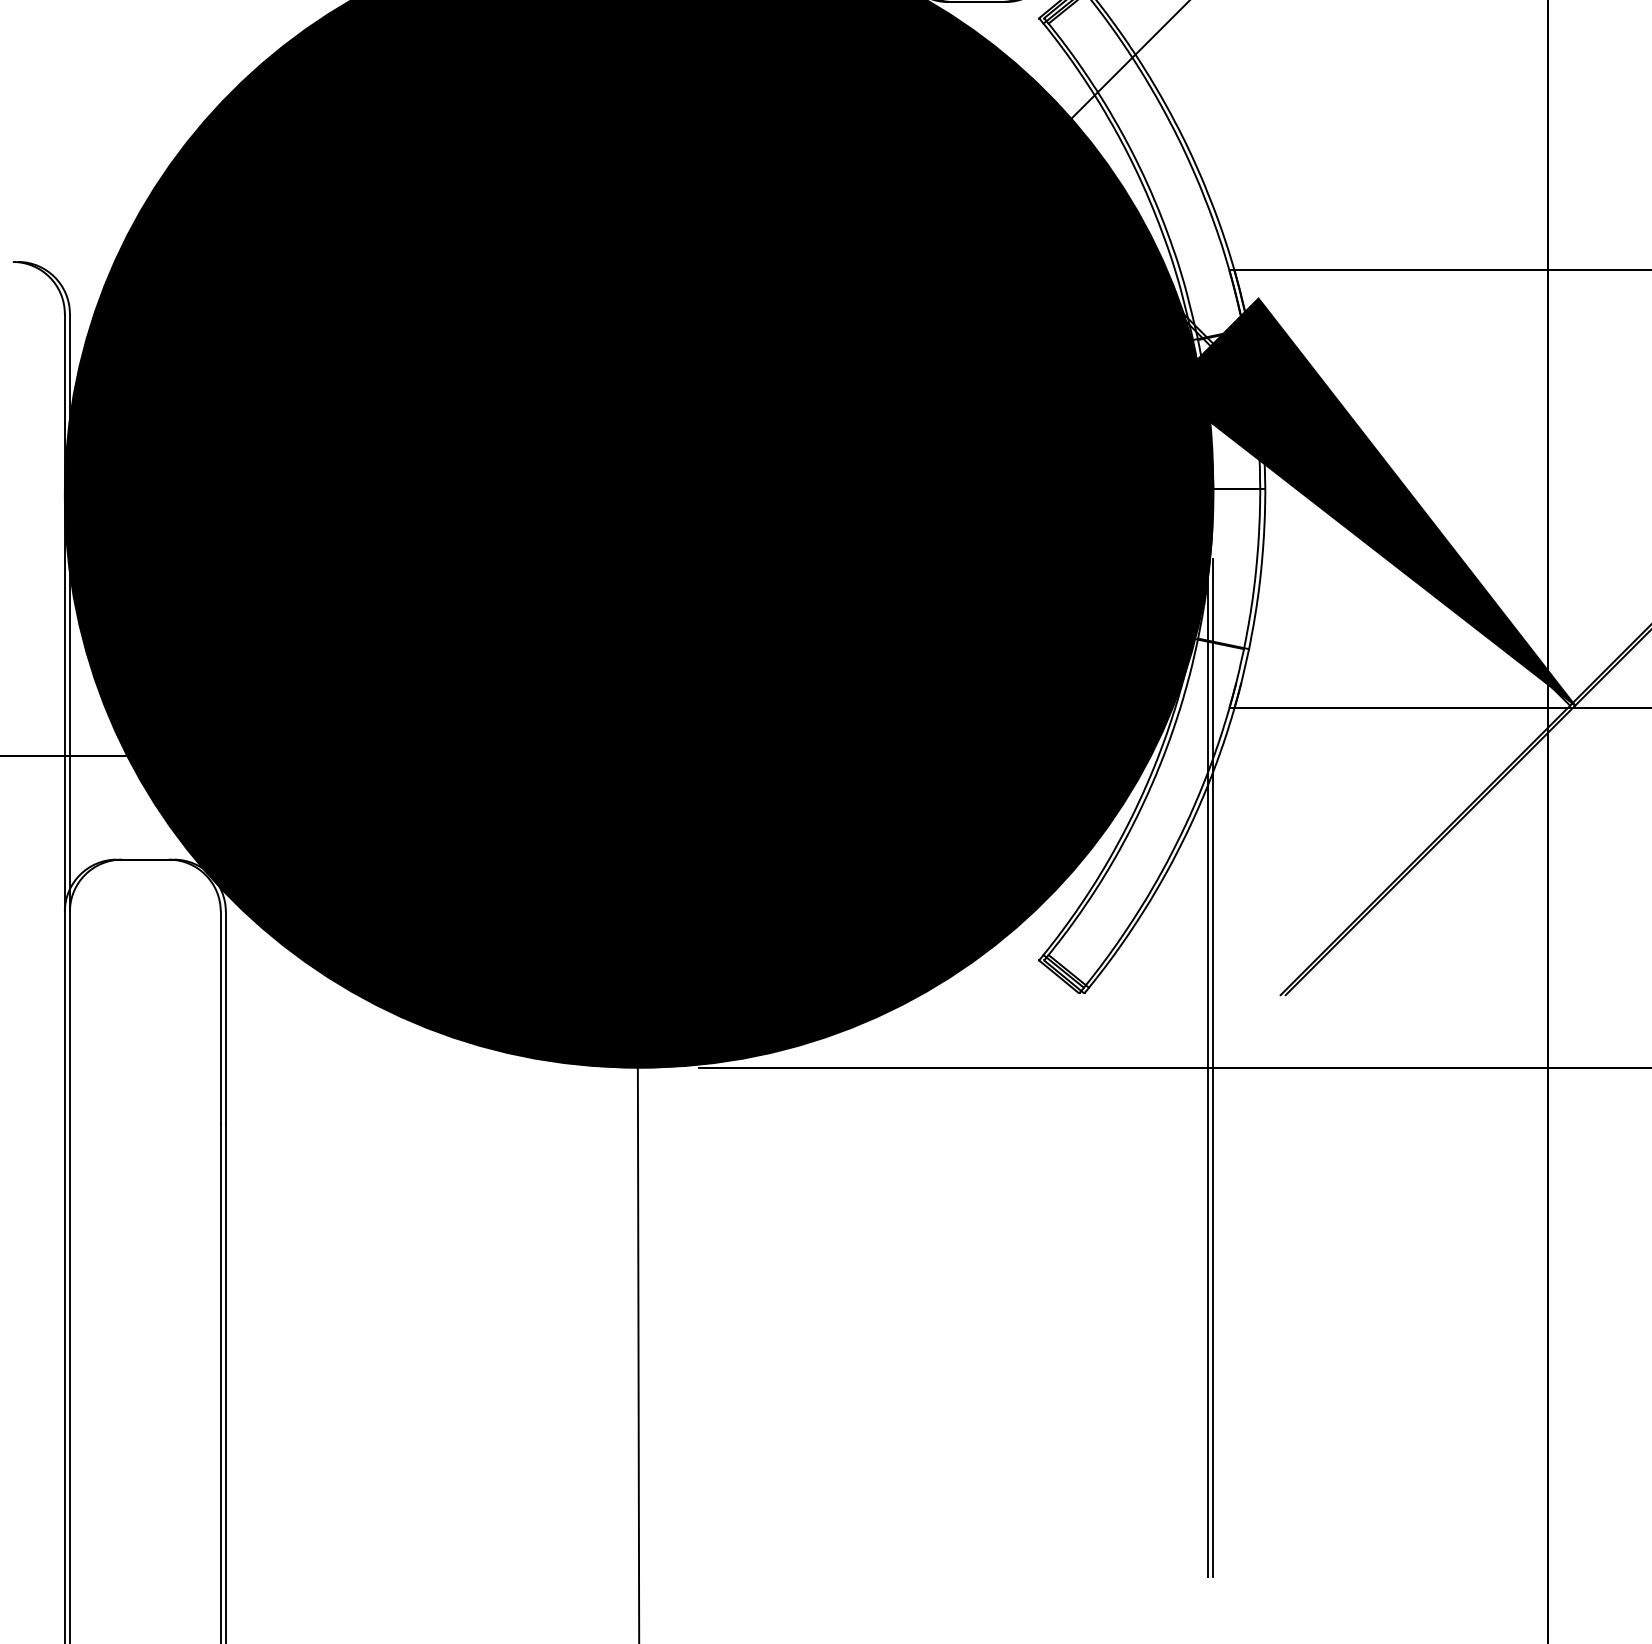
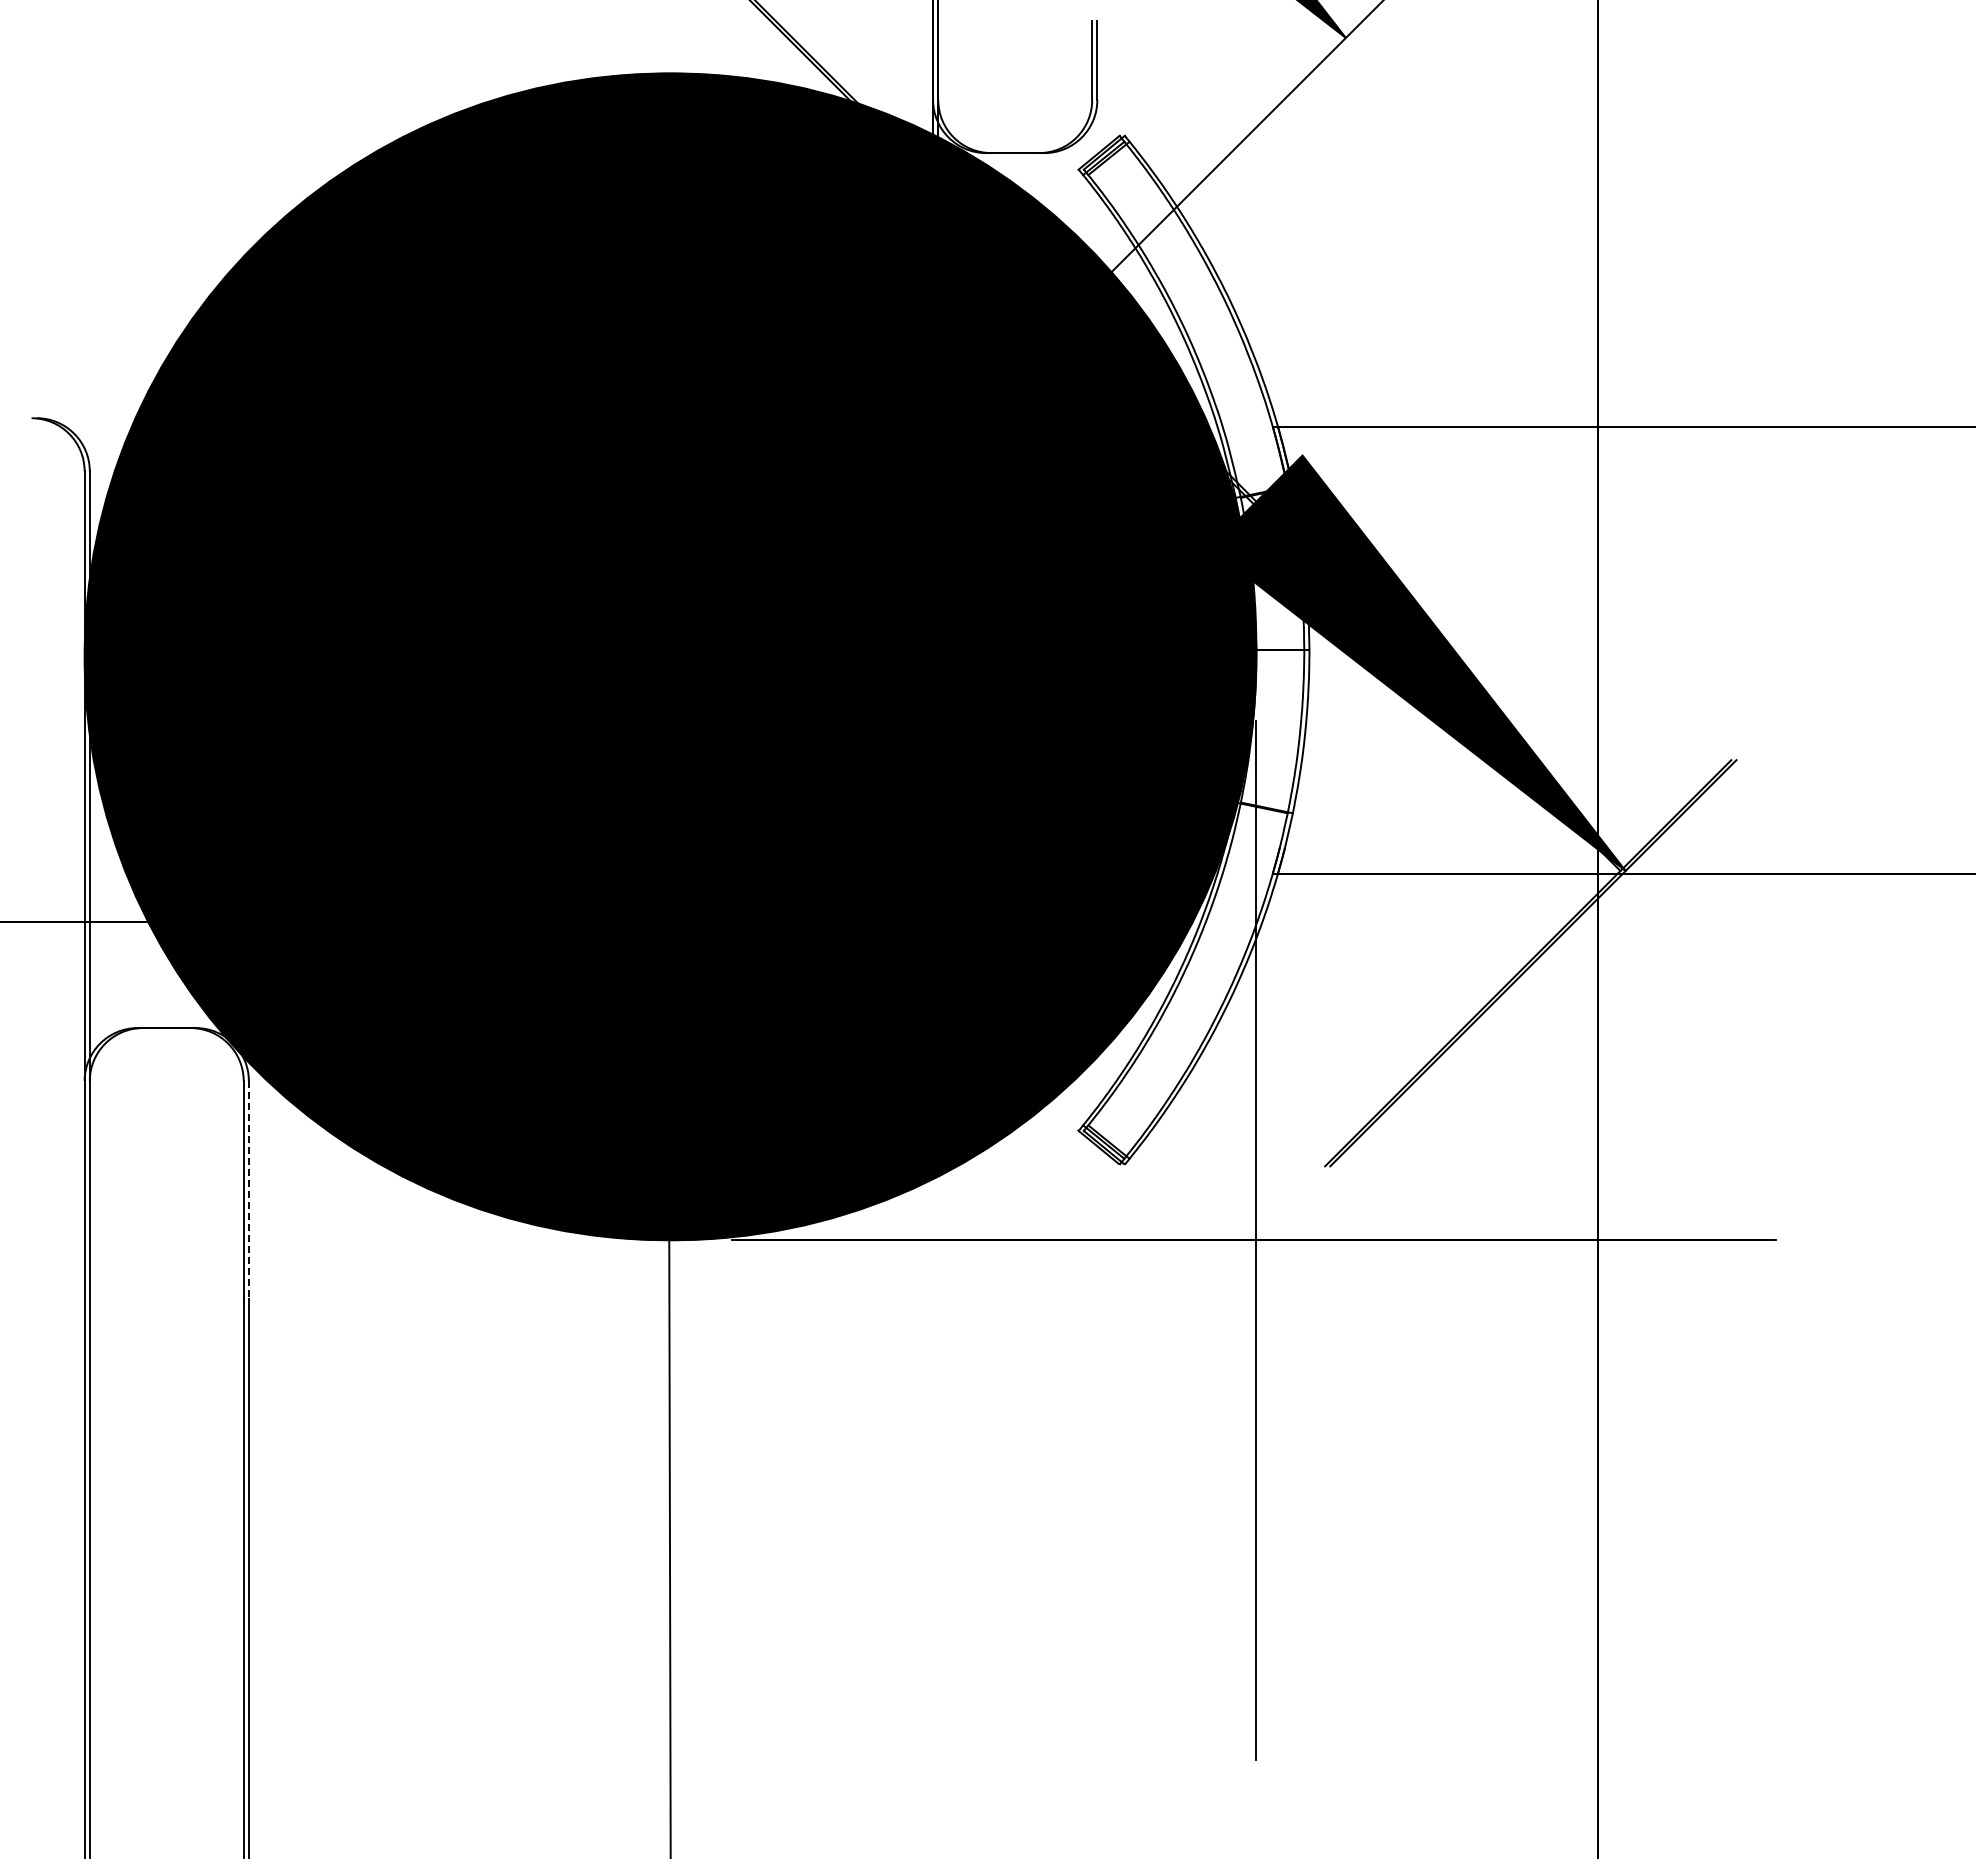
line: (225, 1017) -> (248, 1189), solid -> dashed
line: (1208, 1066) -> (1251, 1239), removed

